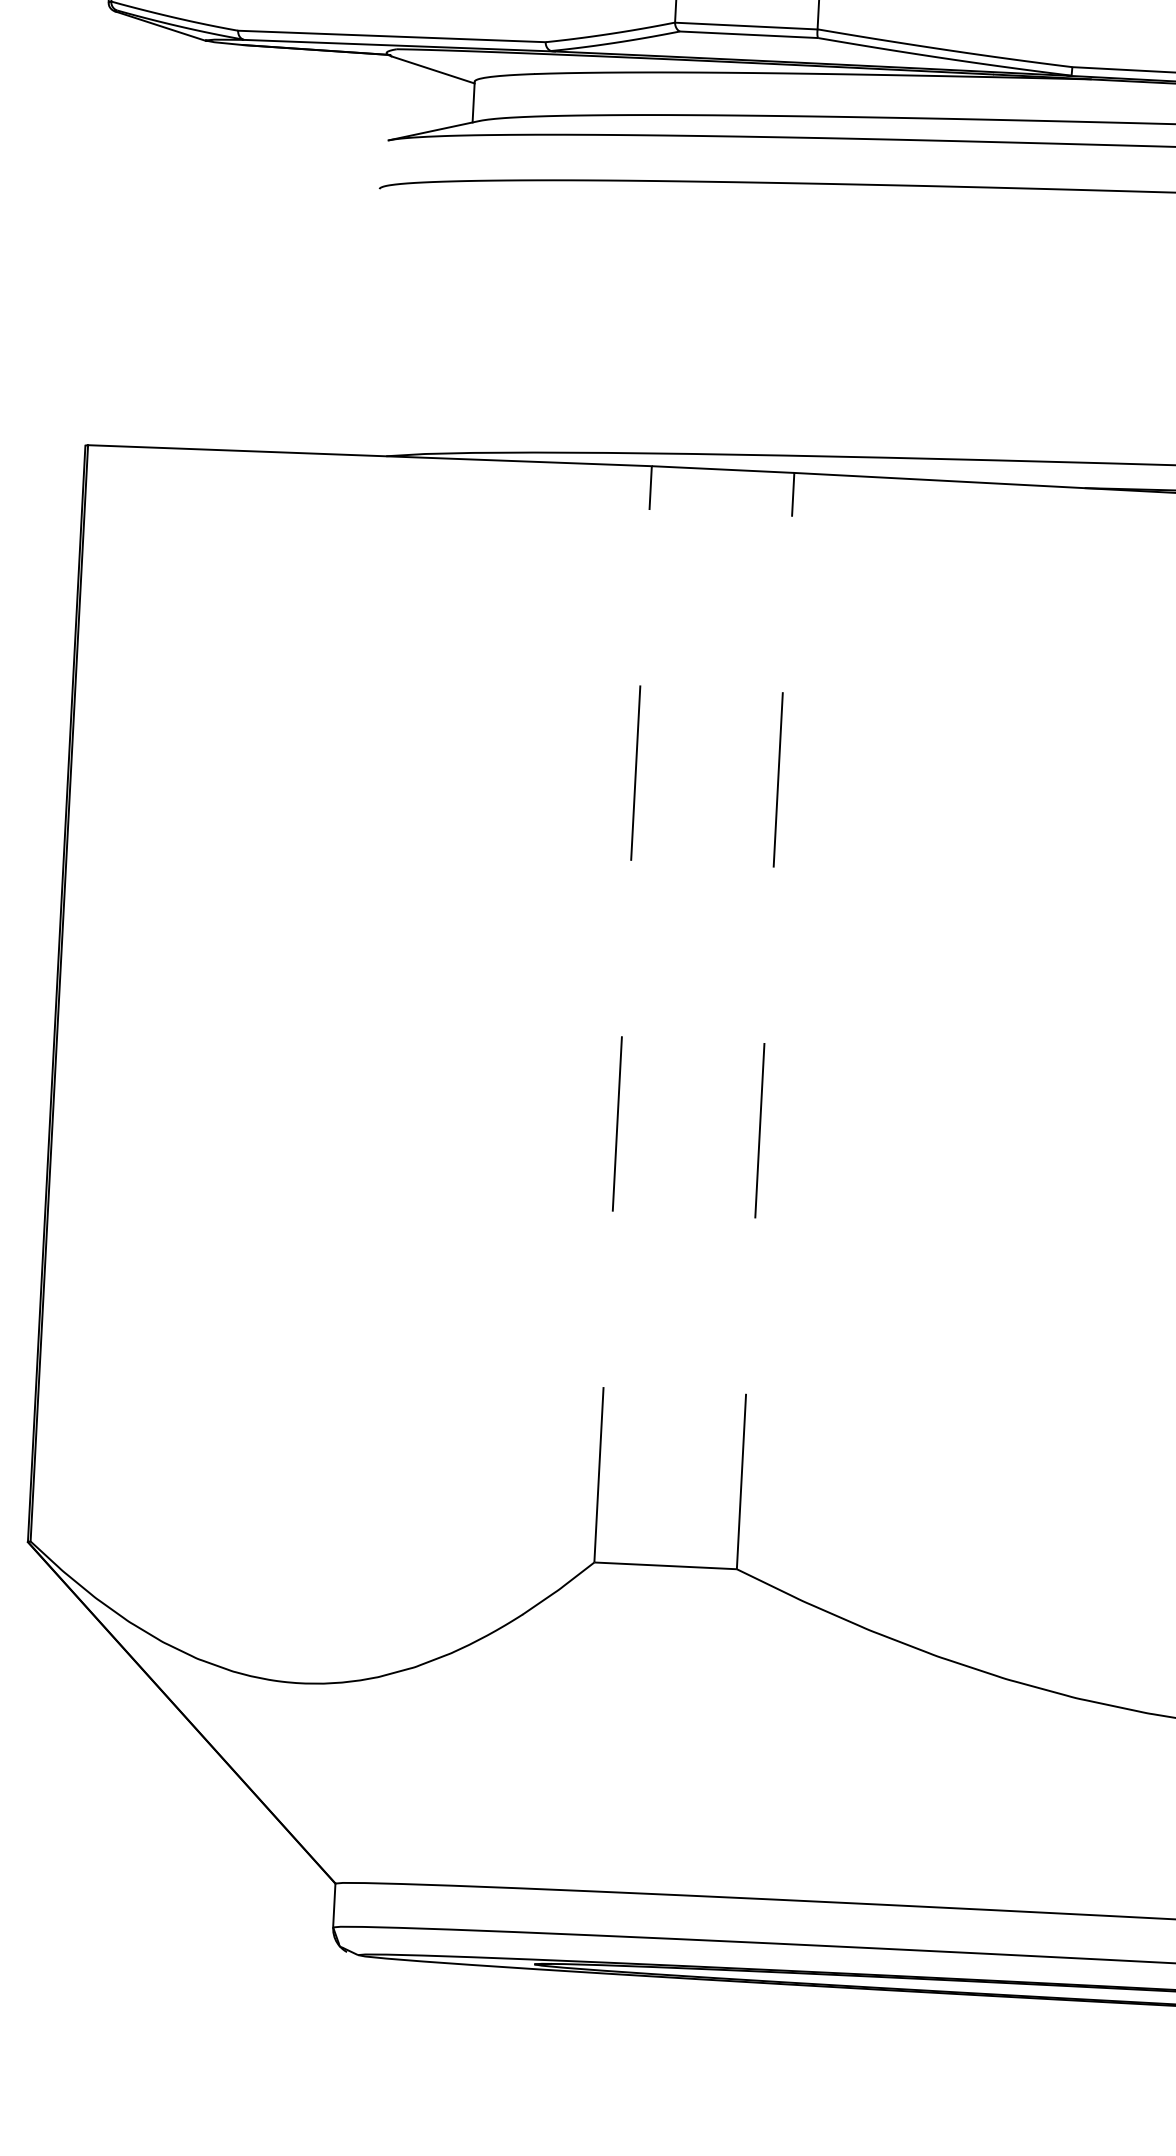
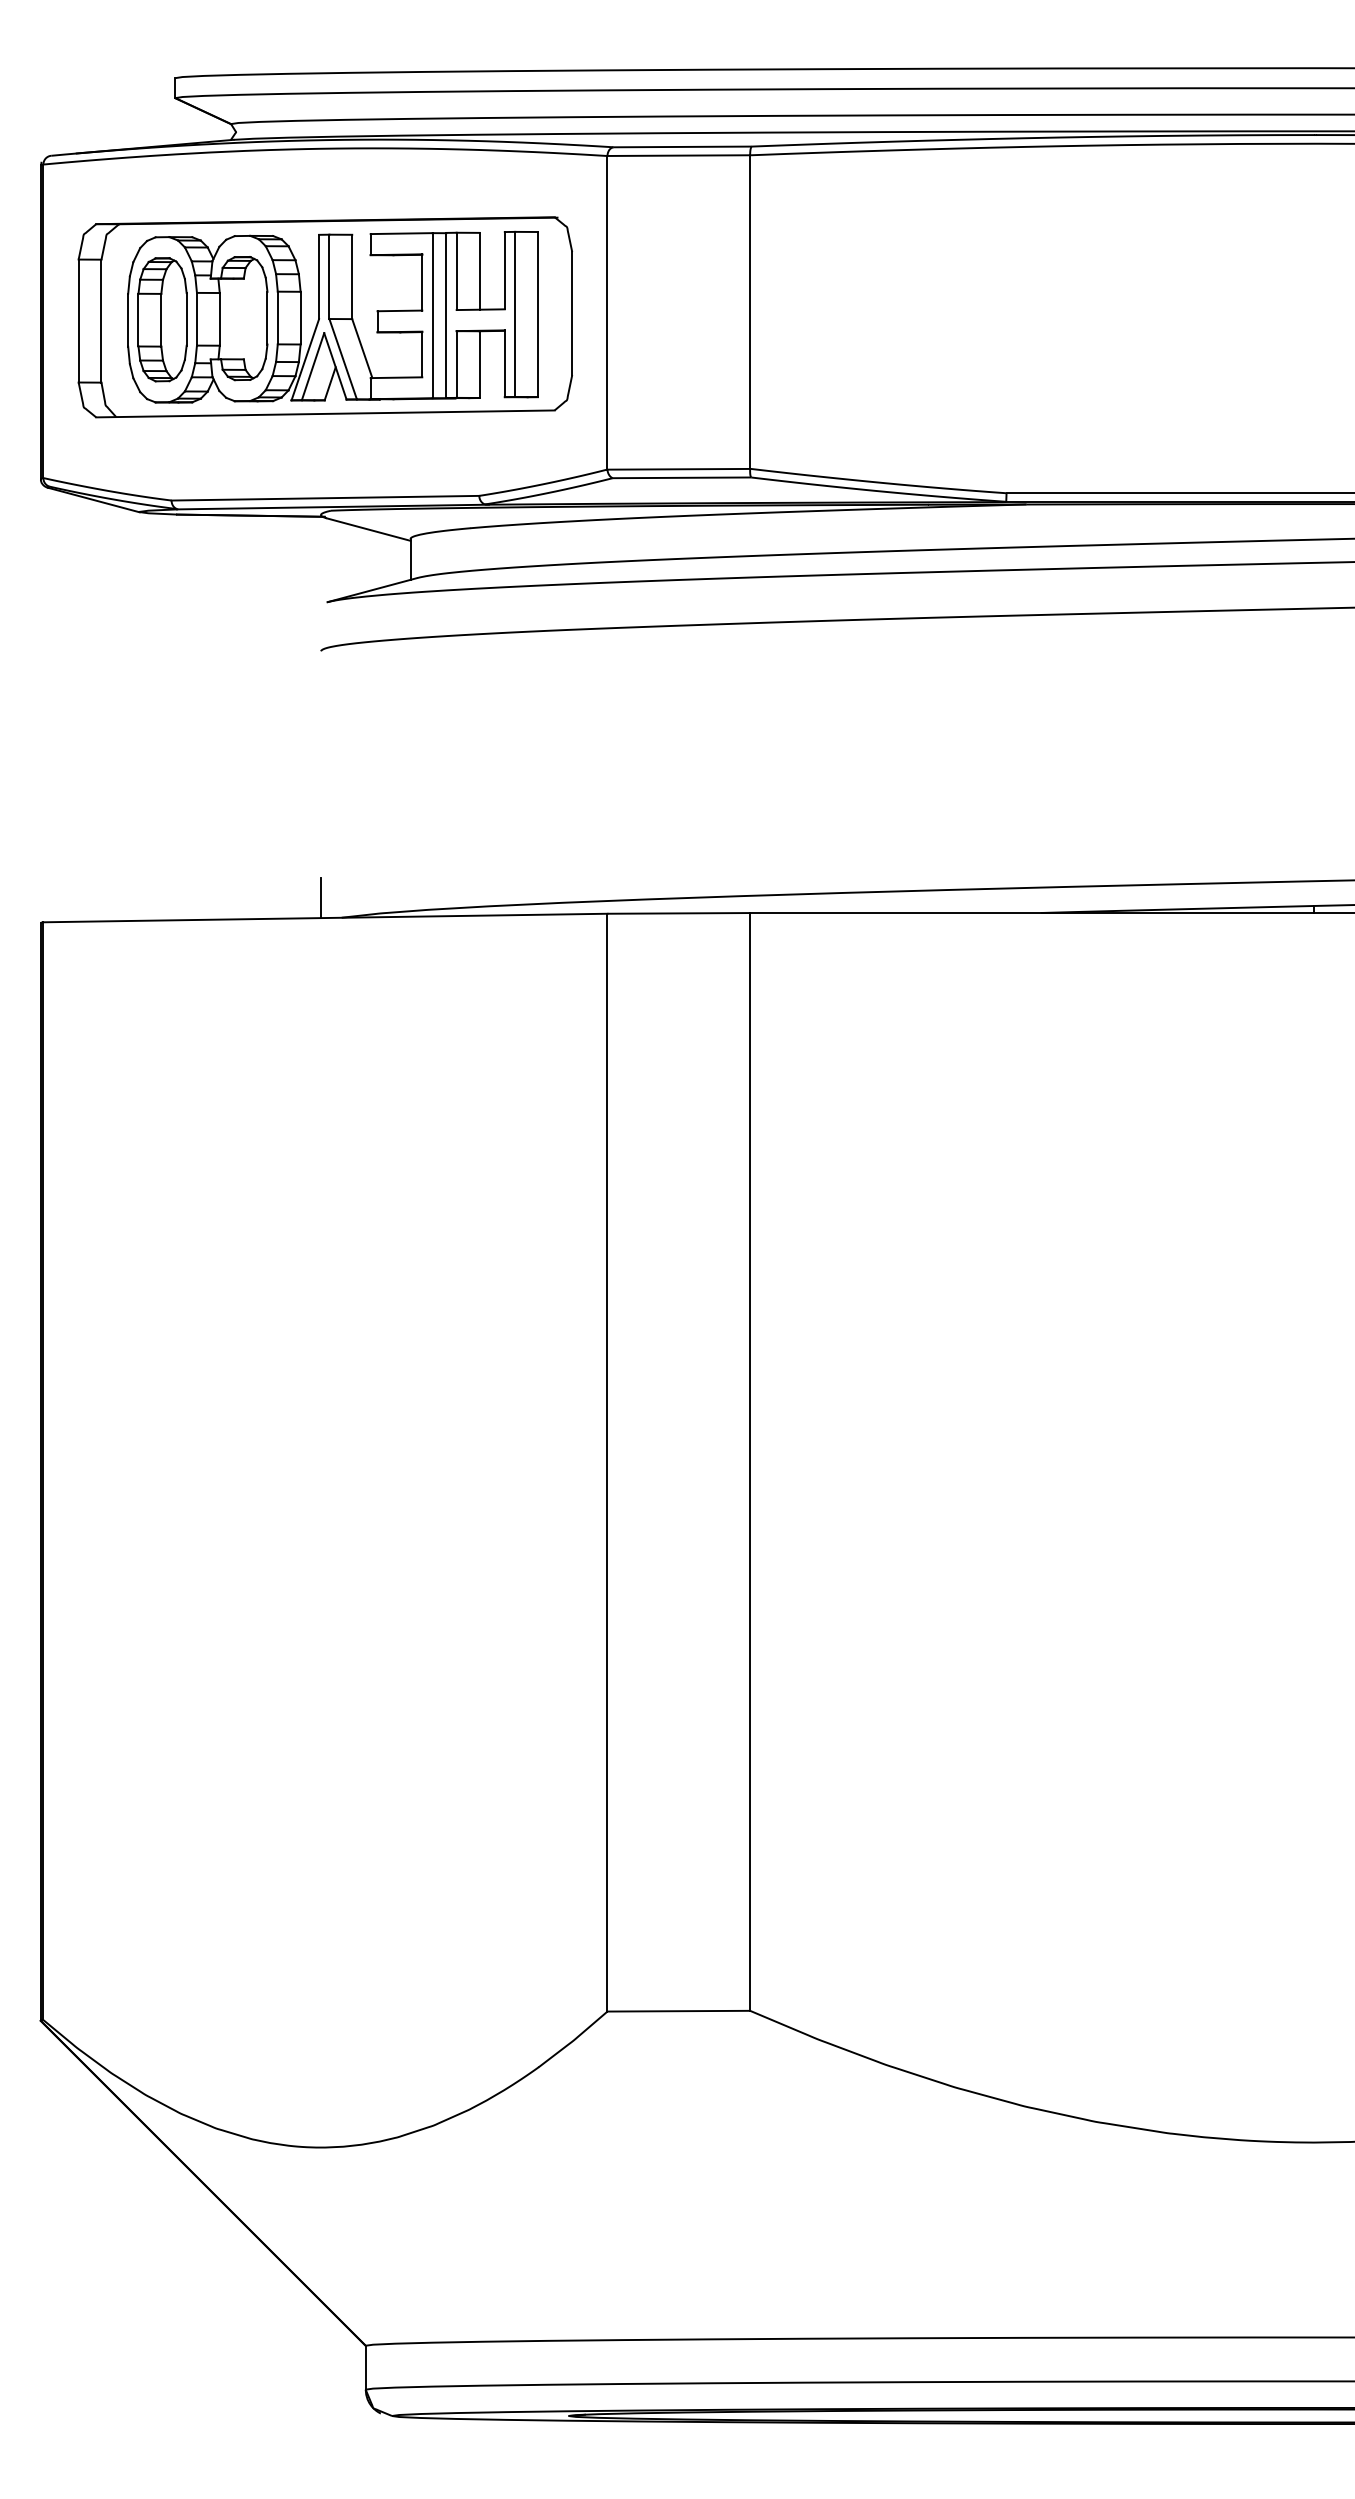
line: (366, 435) -> (320, 898), added
line: (623, 1014) -> (607, 1462), dashed -> solid
line: (765, 1020) -> (750, 1461), dashed -> solid

